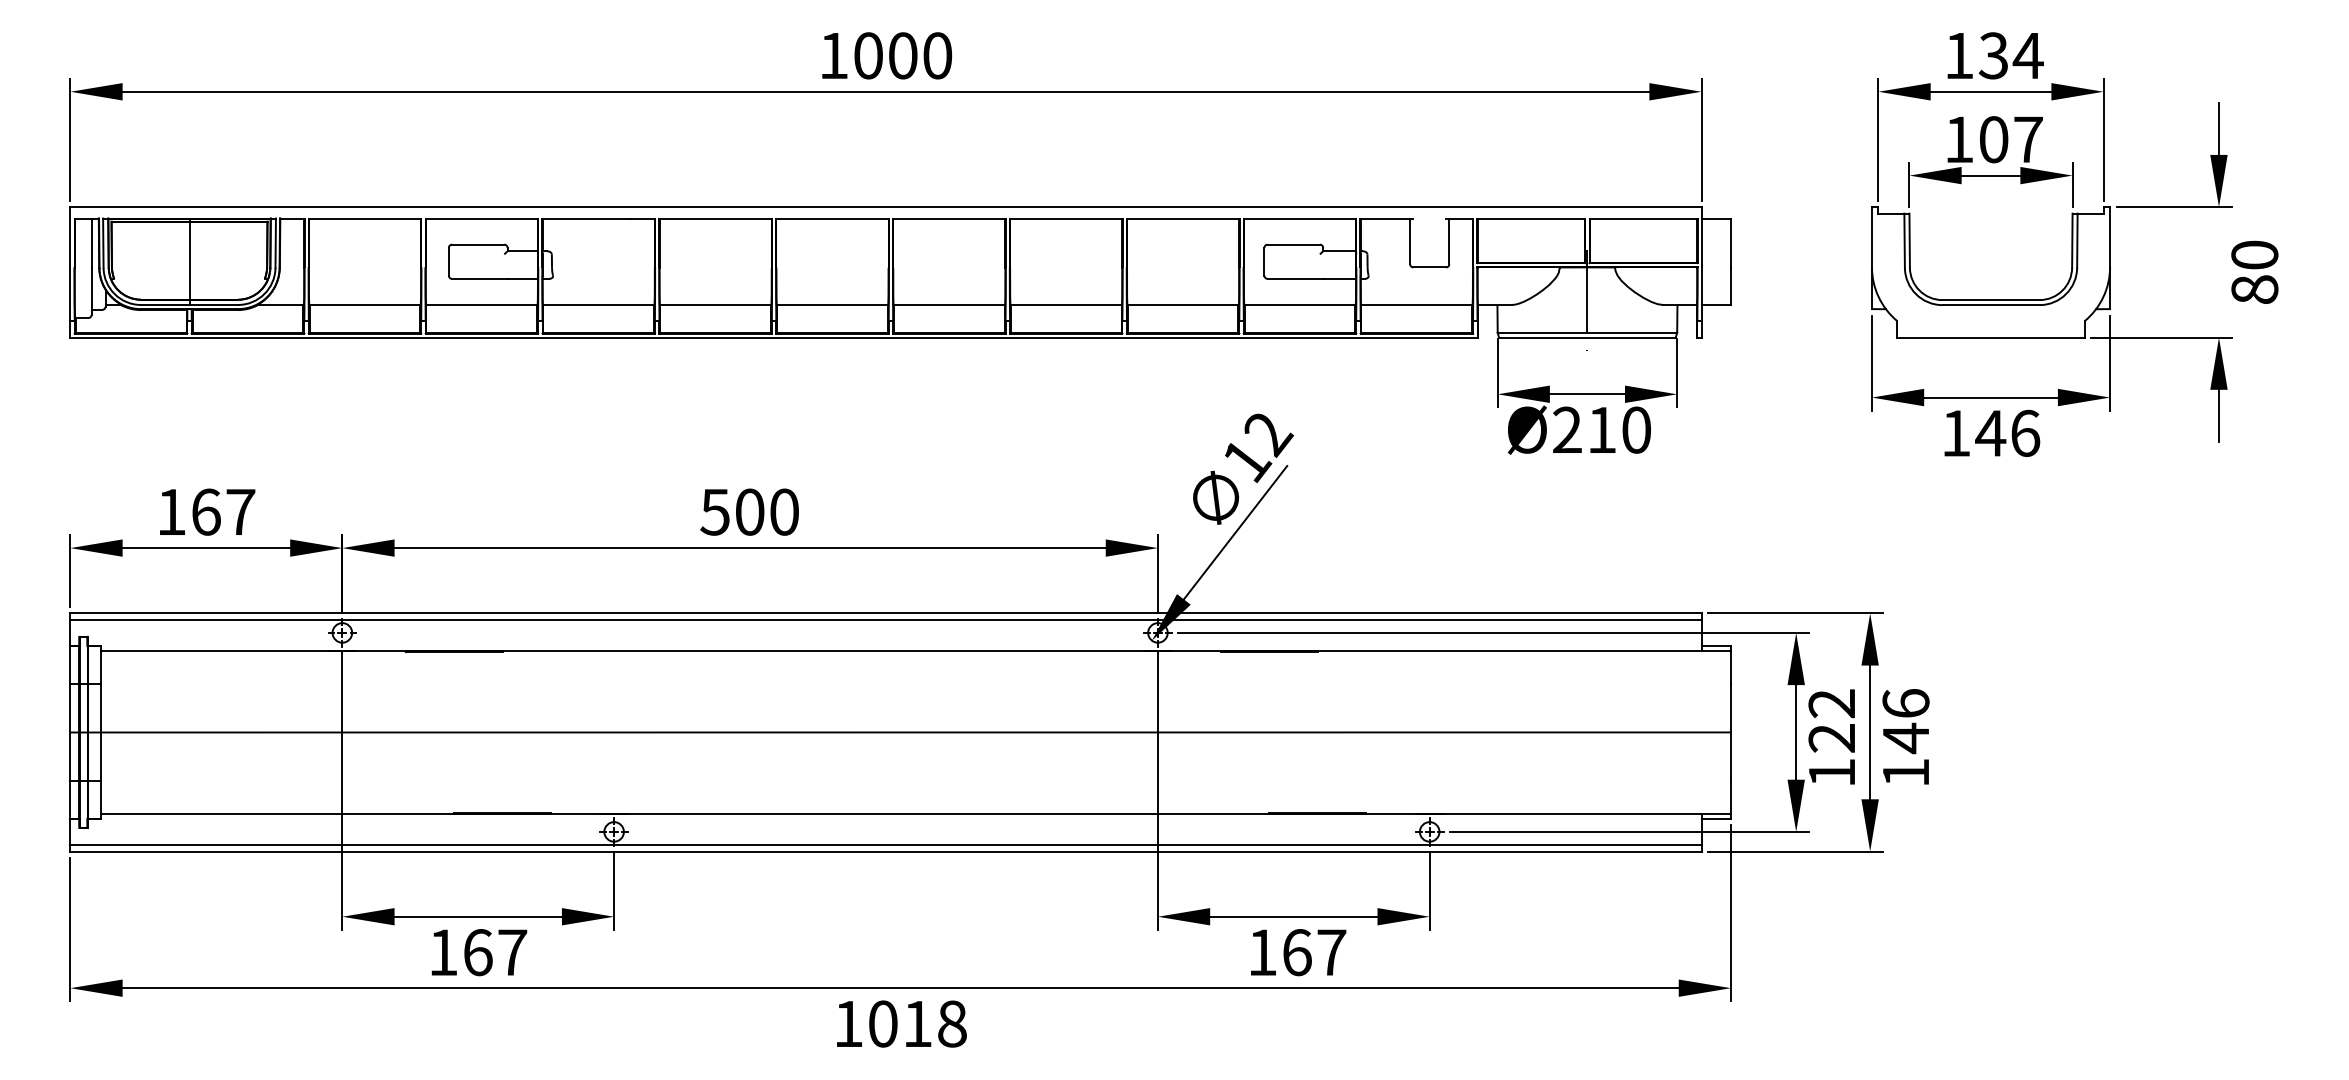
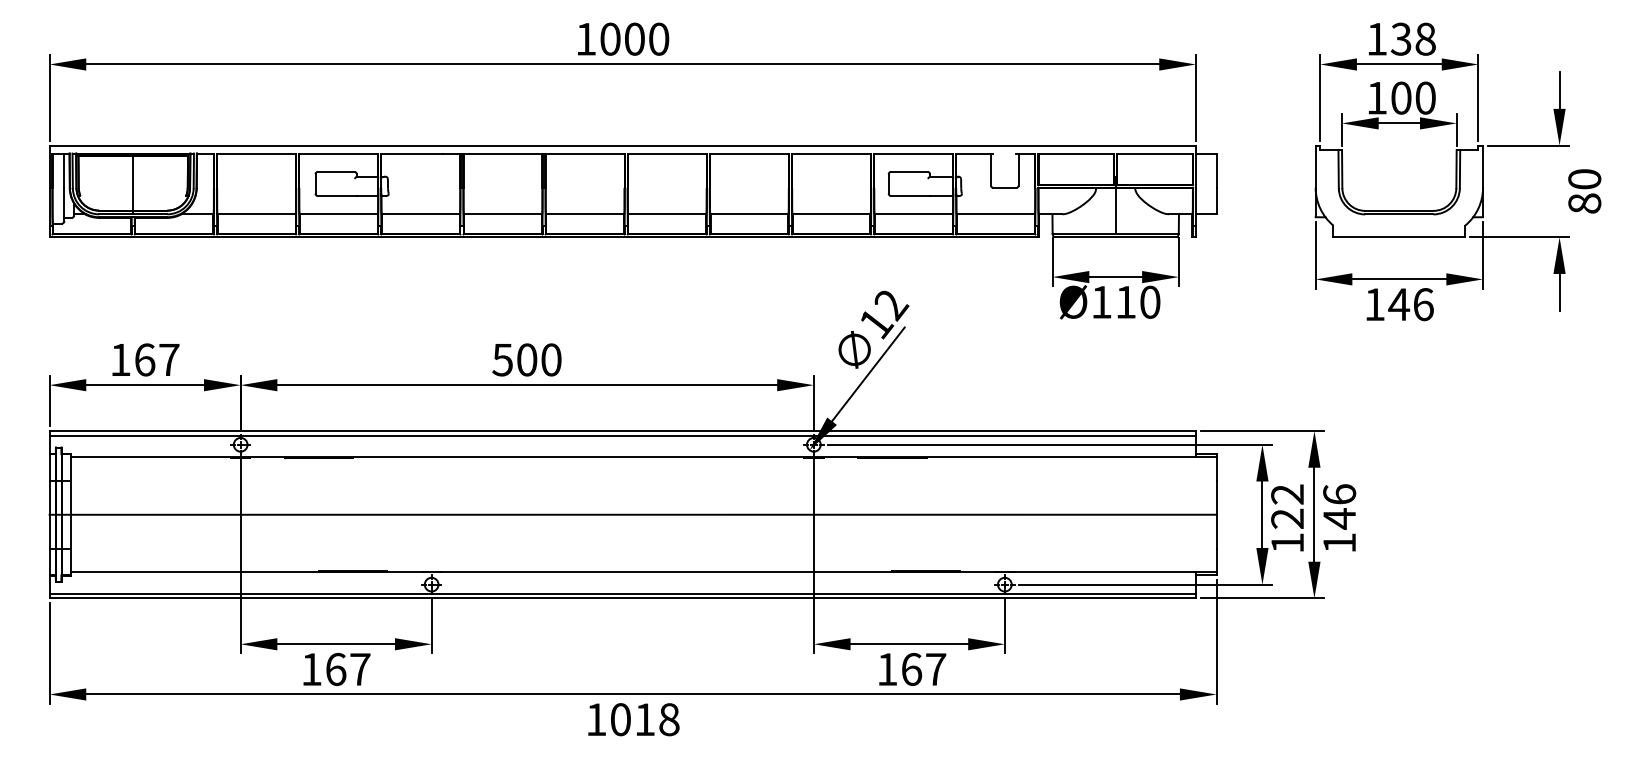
text: (2027, 55) -> (1424, 38), 134 -> 138
text: (2028, 139) -> (1425, 98), 107 -> 100
text: (1567, 429) -> (1101, 301), Ø210 -> Ø110

